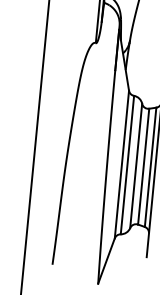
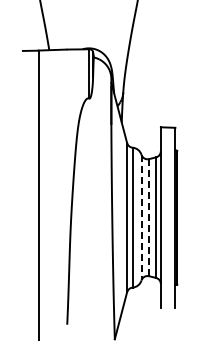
line: (136, 165) -> (141, 217), solid -> dashed
line: (144, 166) -> (149, 217), solid -> dashed

